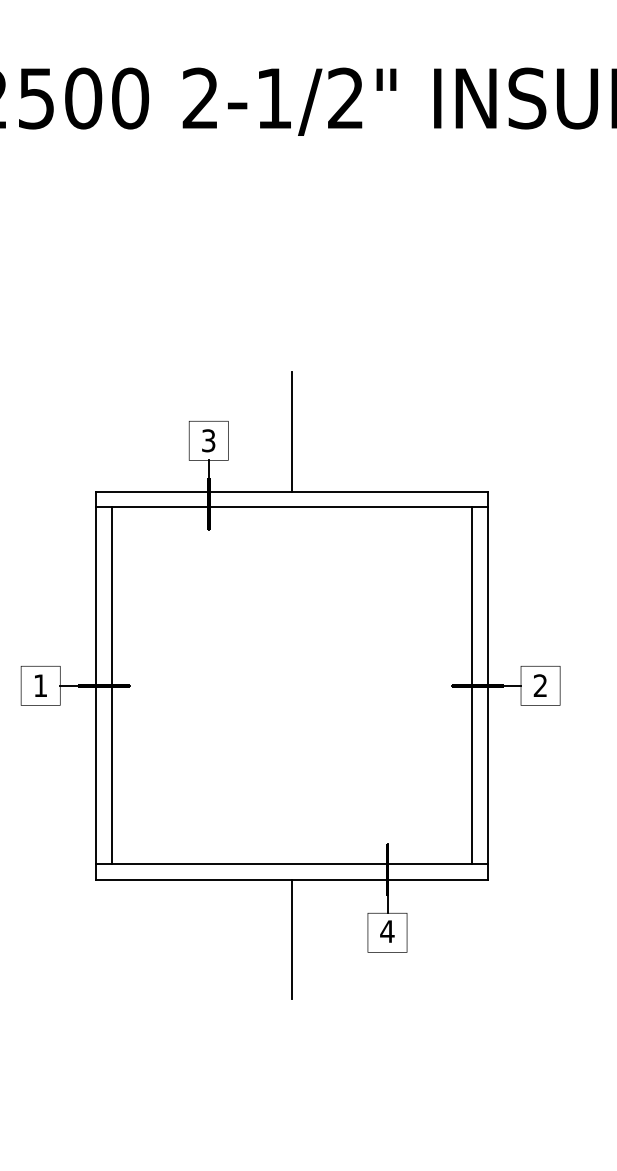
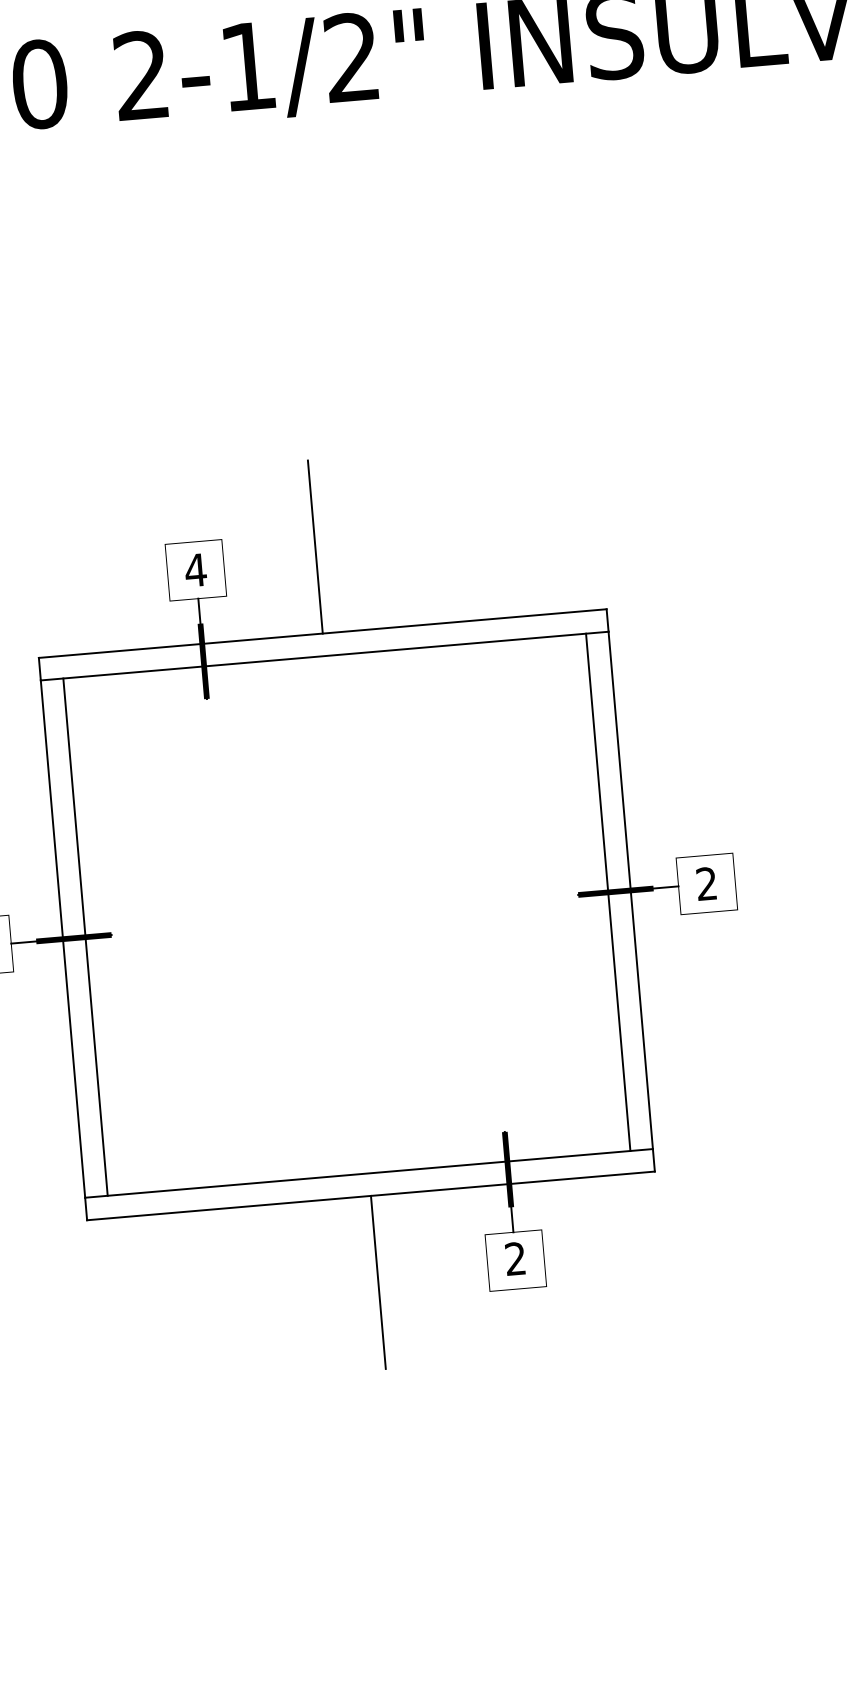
text: (208, 440) -> (195, 569), 3 -> 4
text: (387, 931) -> (515, 1258), 4 -> 2

